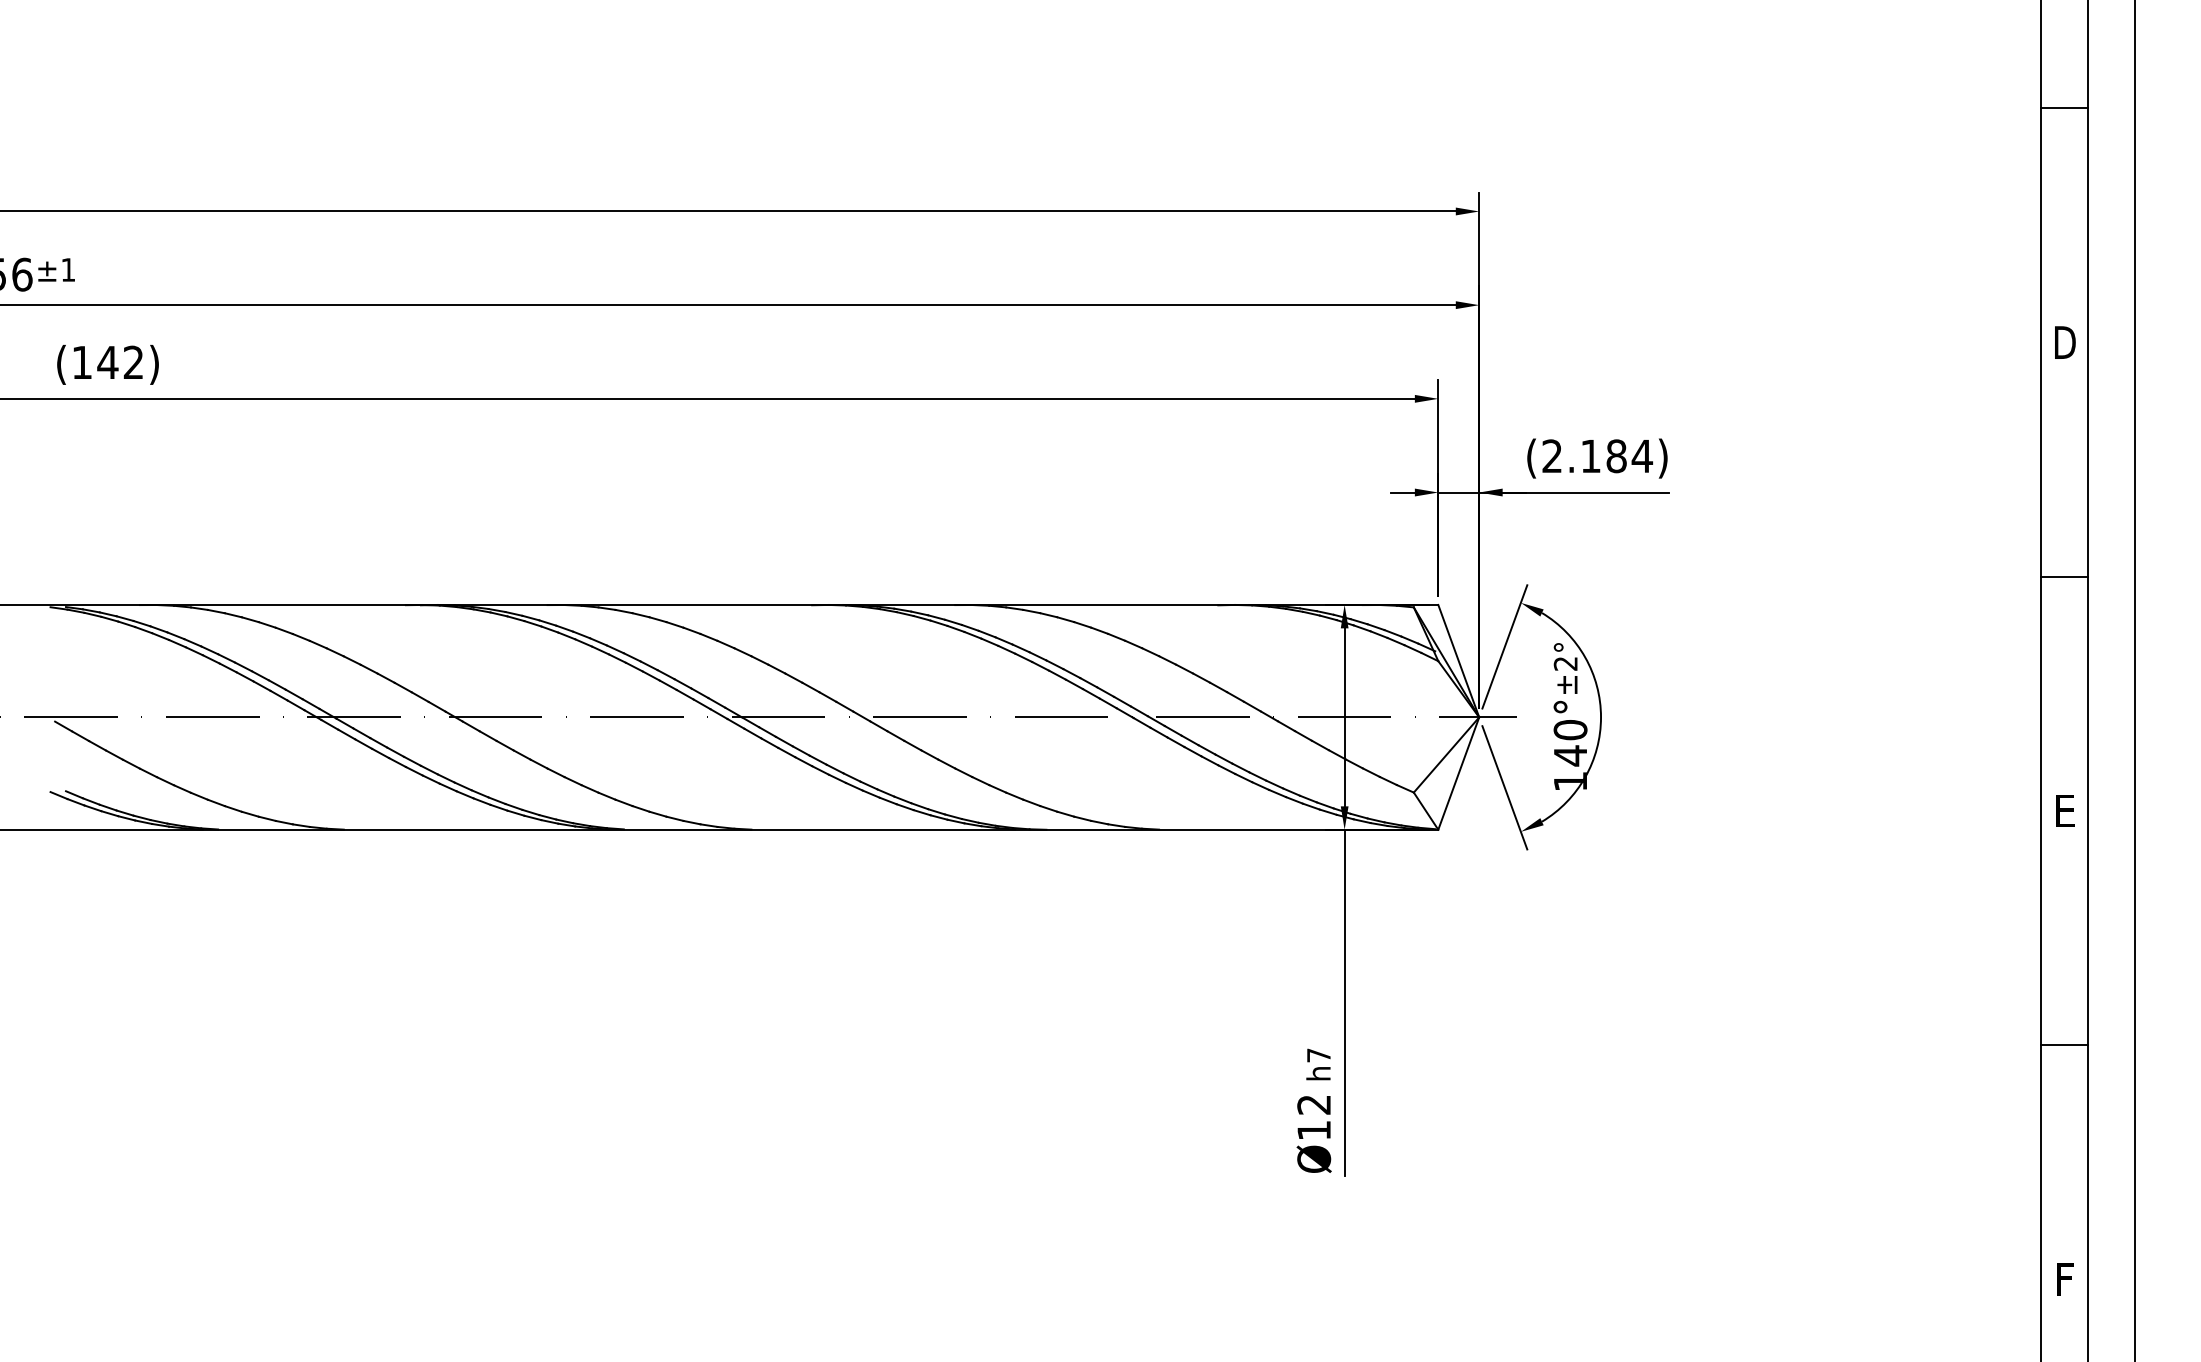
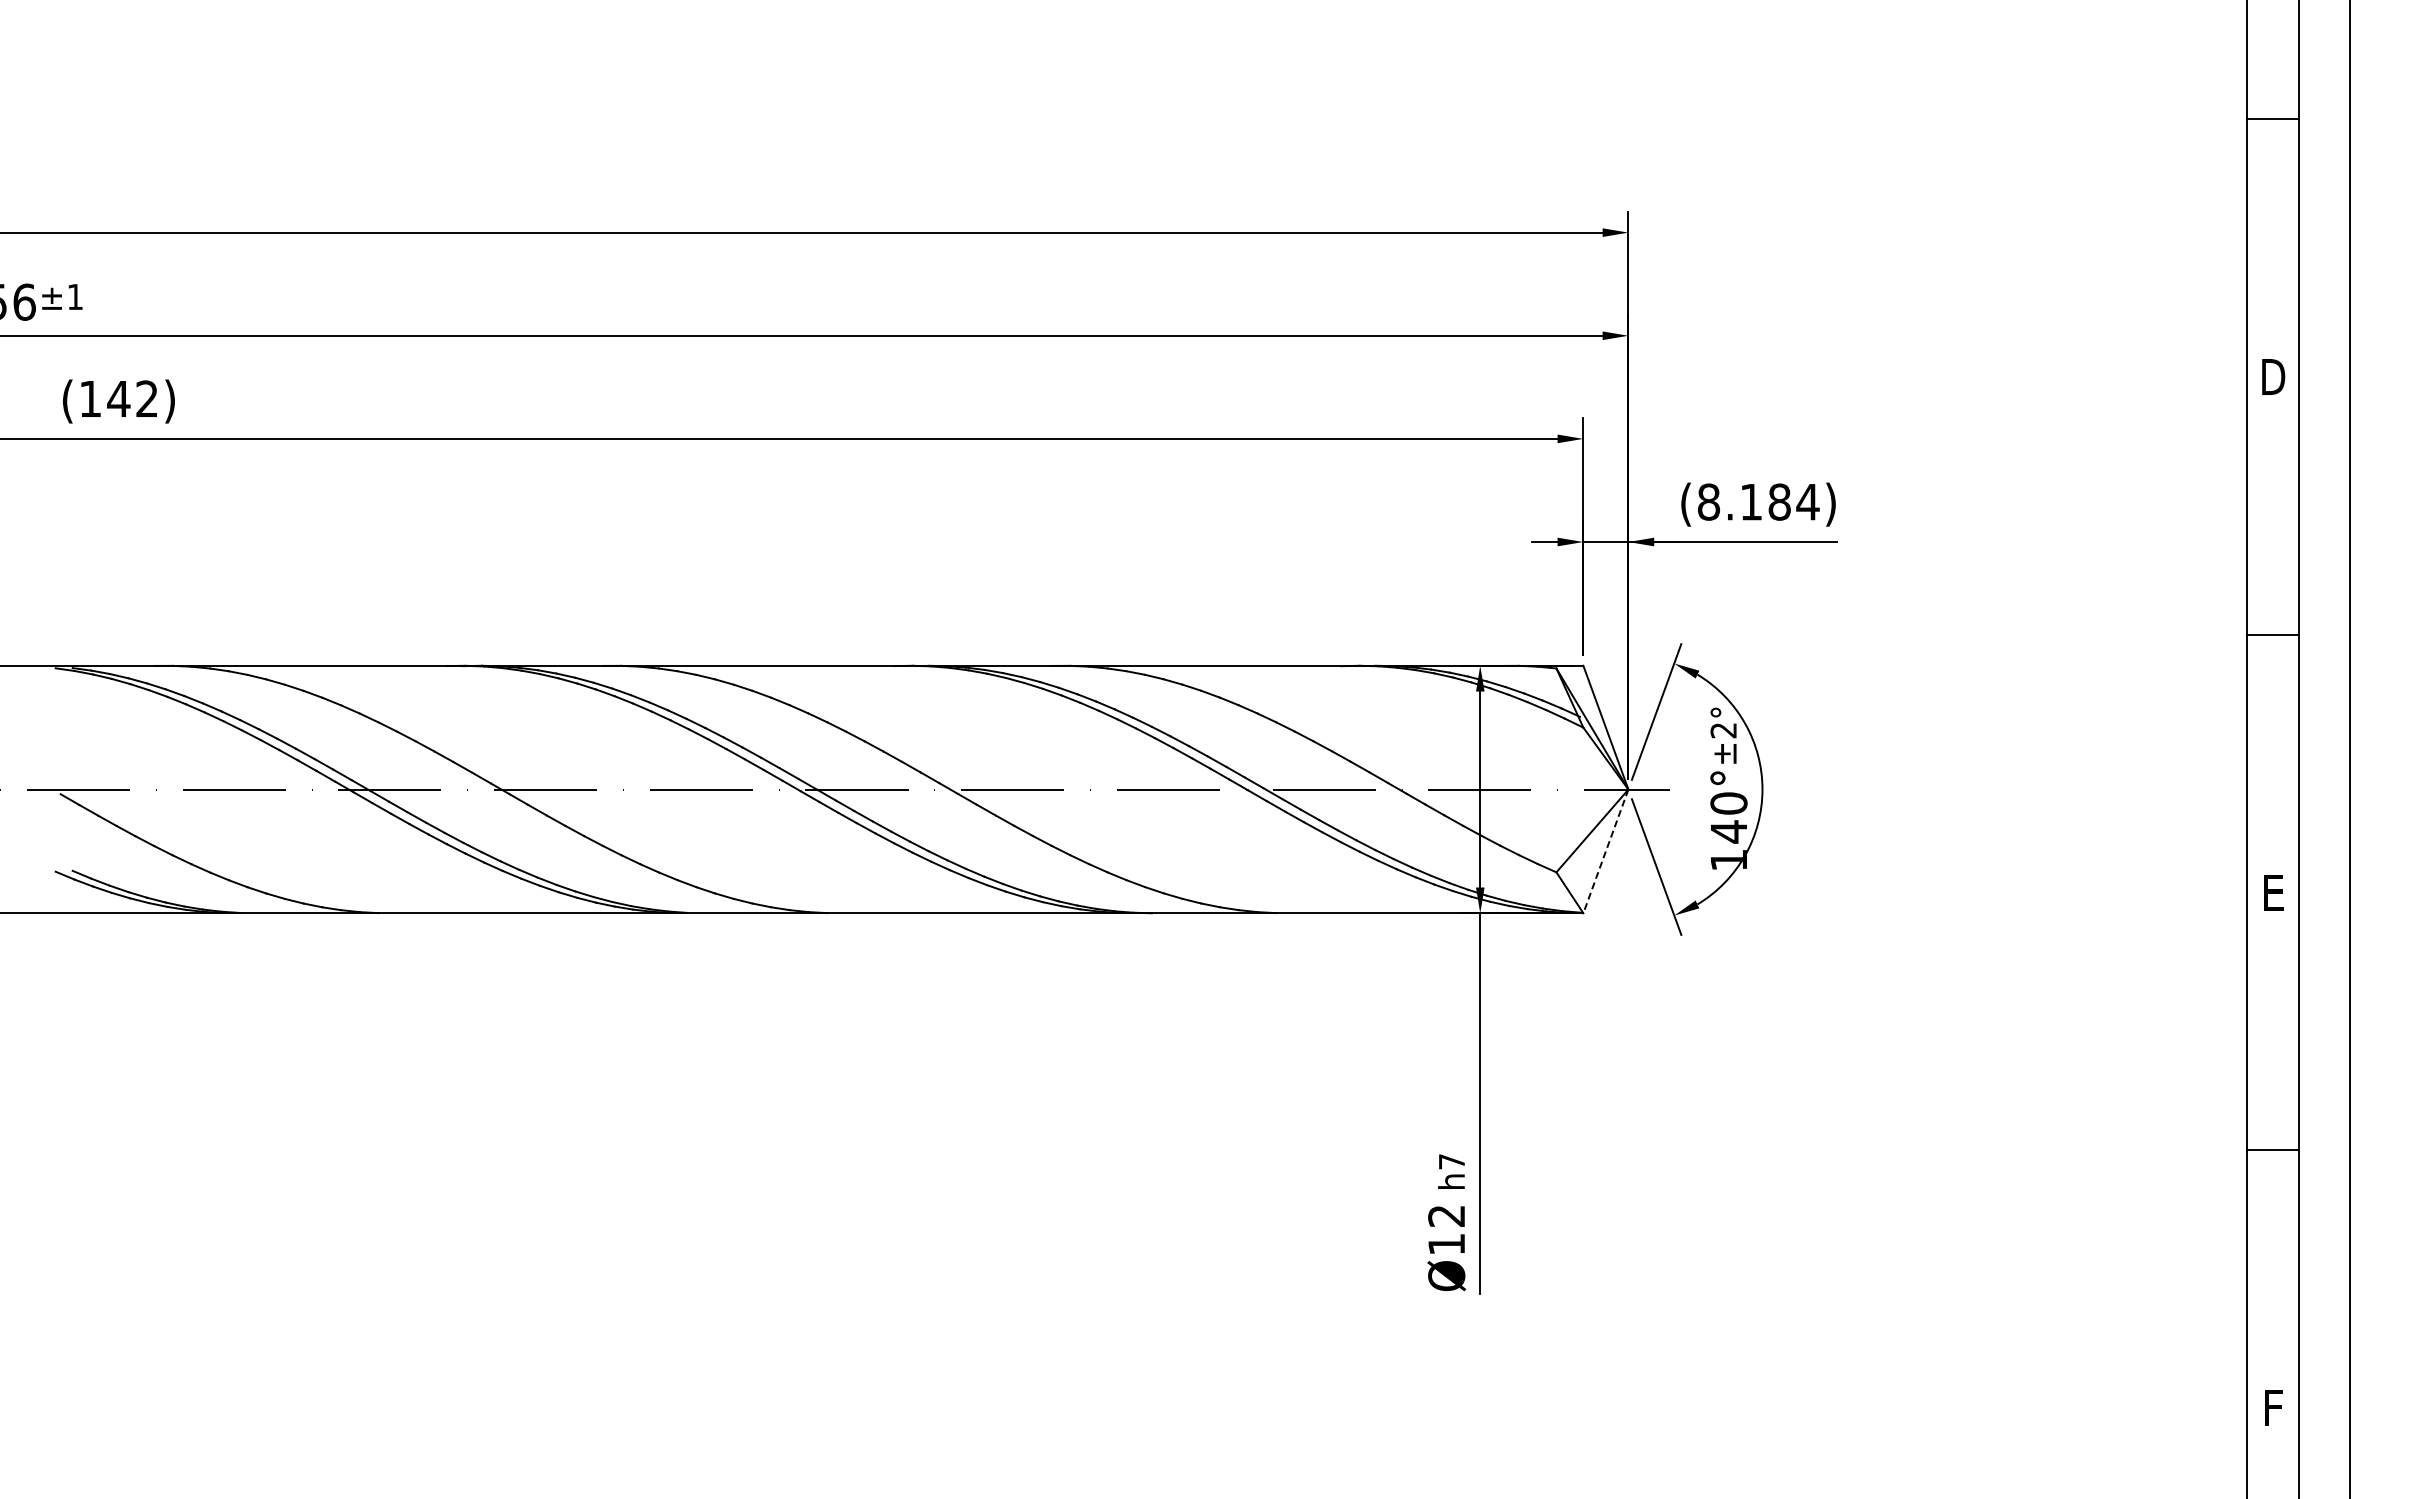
text: (1551, 455) -> (1708, 501), (2.184) -> (8.184)
line: (1458, 773) -> (1605, 851), solid -> dashed

